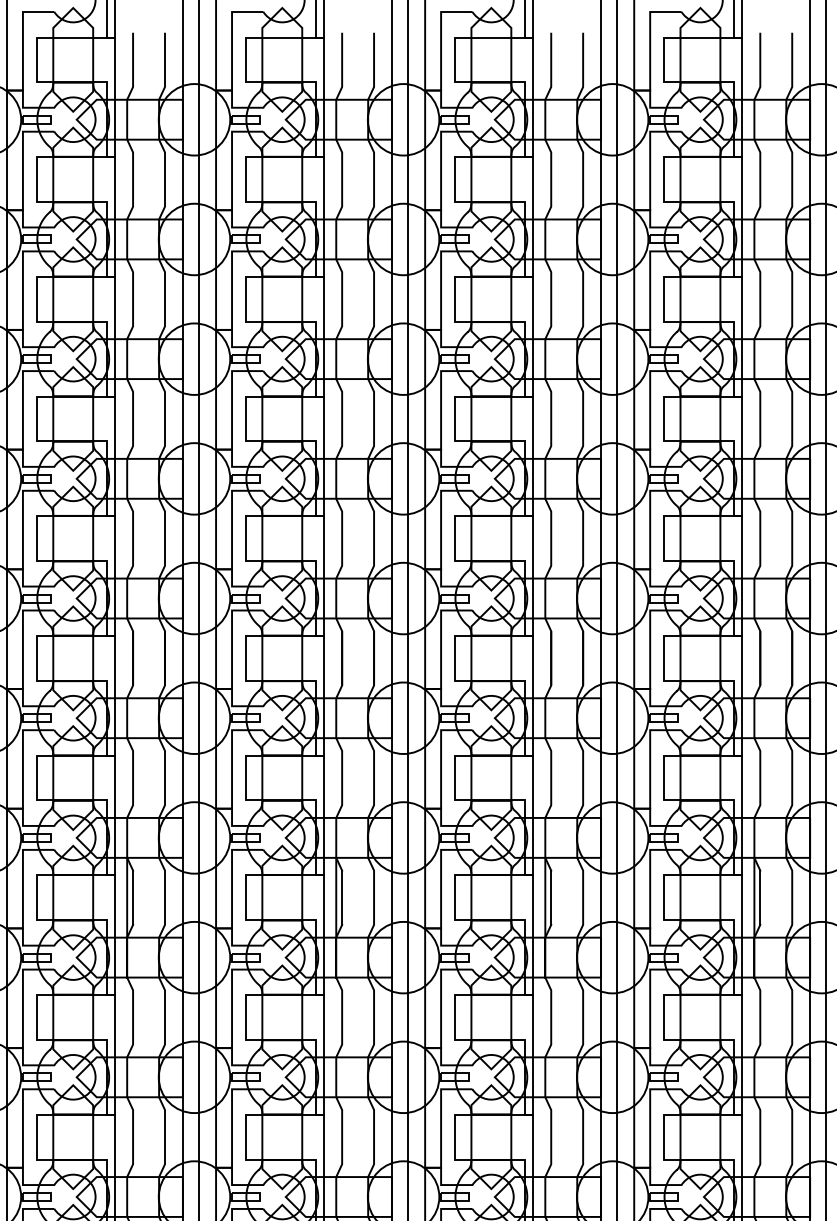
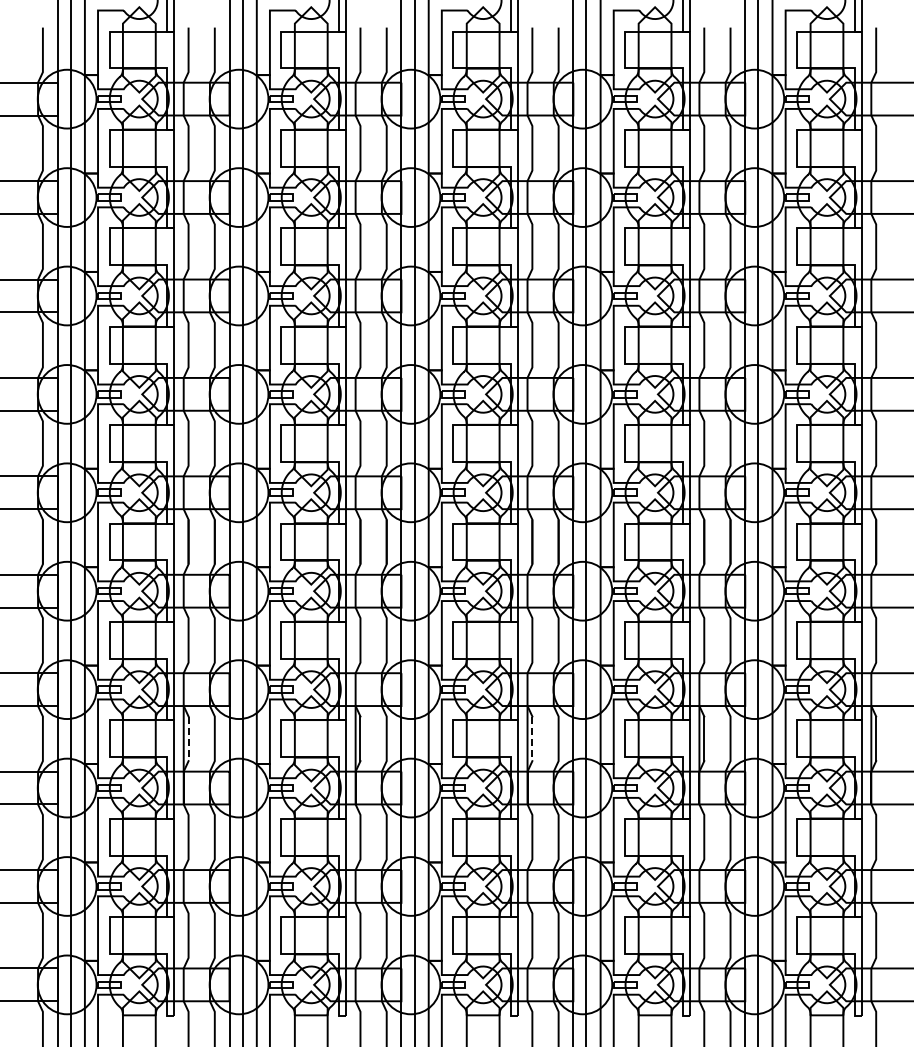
line: (132, 898) -> (188, 739), solid -> dashed
line: (551, 898) -> (532, 739), solid -> dashed

